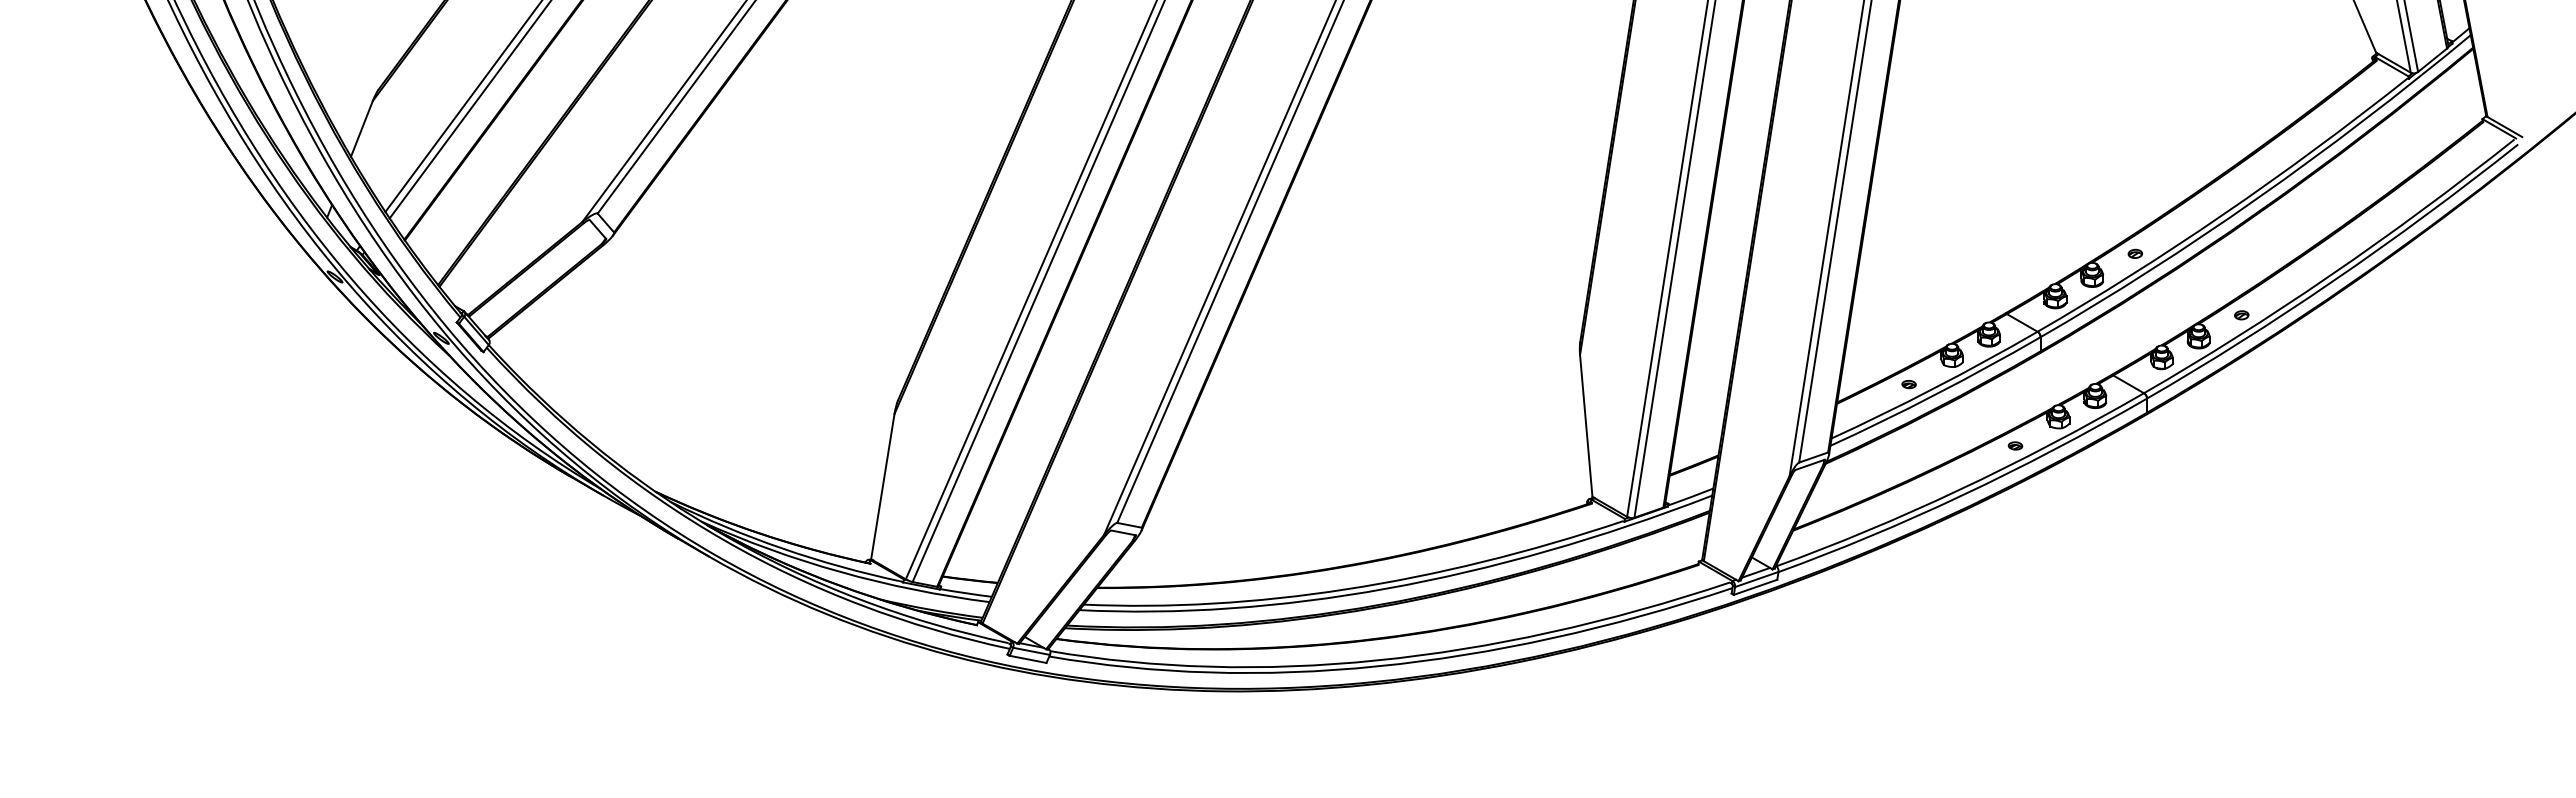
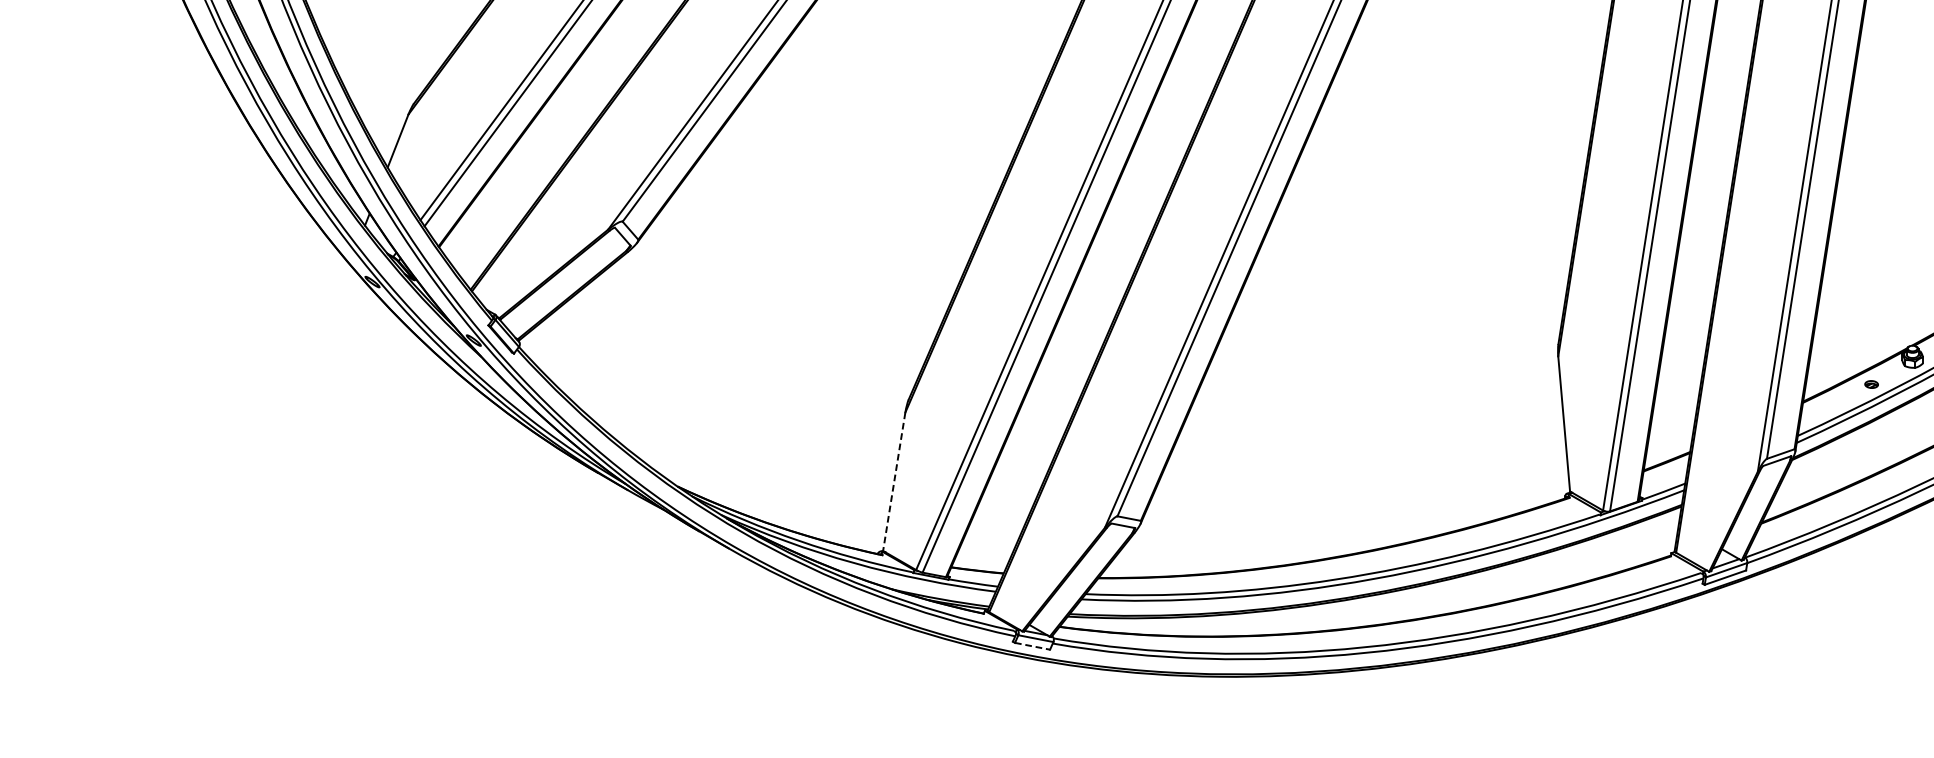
line: (882, 486) -> (893, 481), solid -> dashed
line: (1028, 659) -> (1032, 646), solid -> dashed

